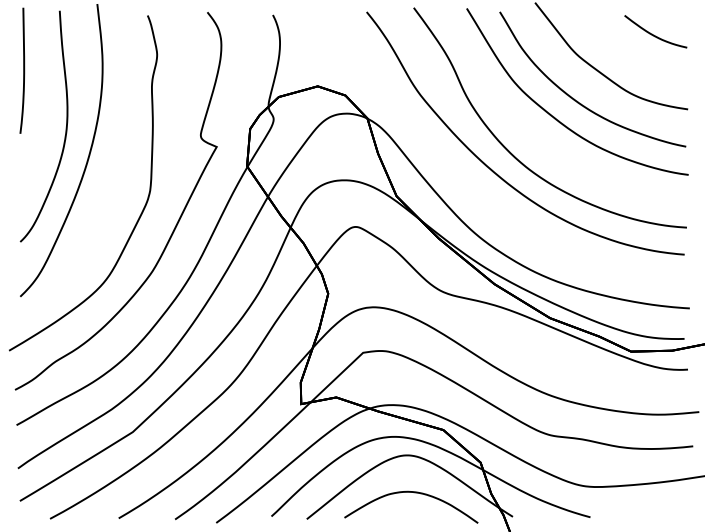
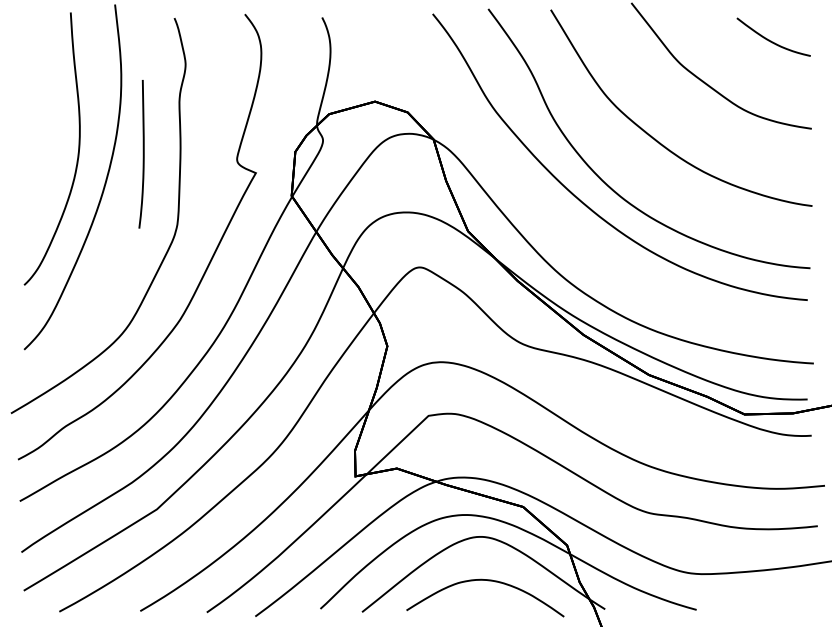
curve: (23, 70) -> (142, 154), moved
curve: (578, 101) -> (682, 119), removed

